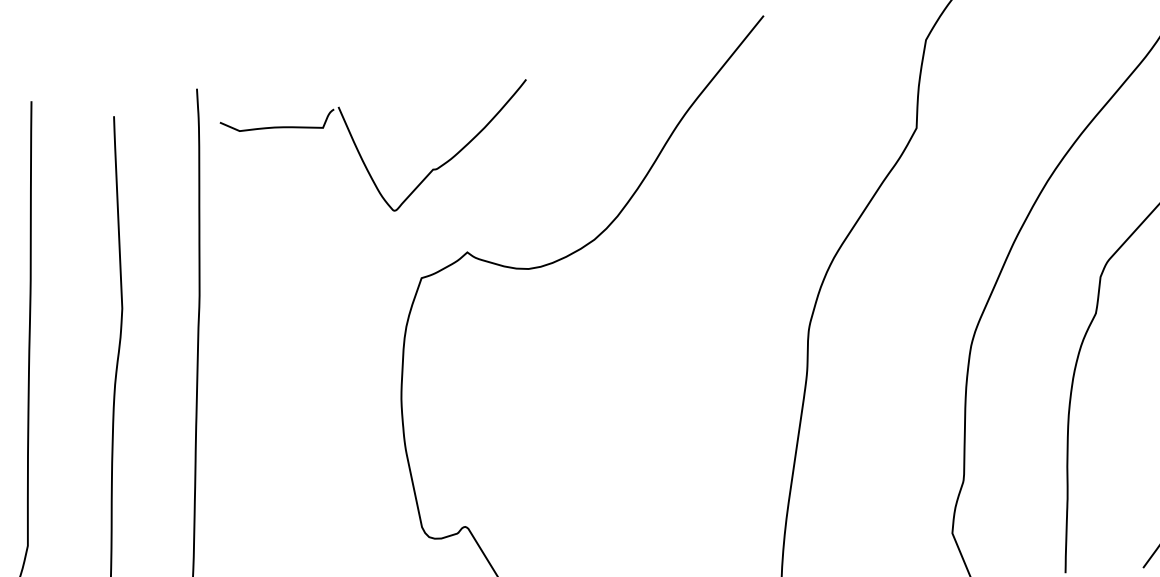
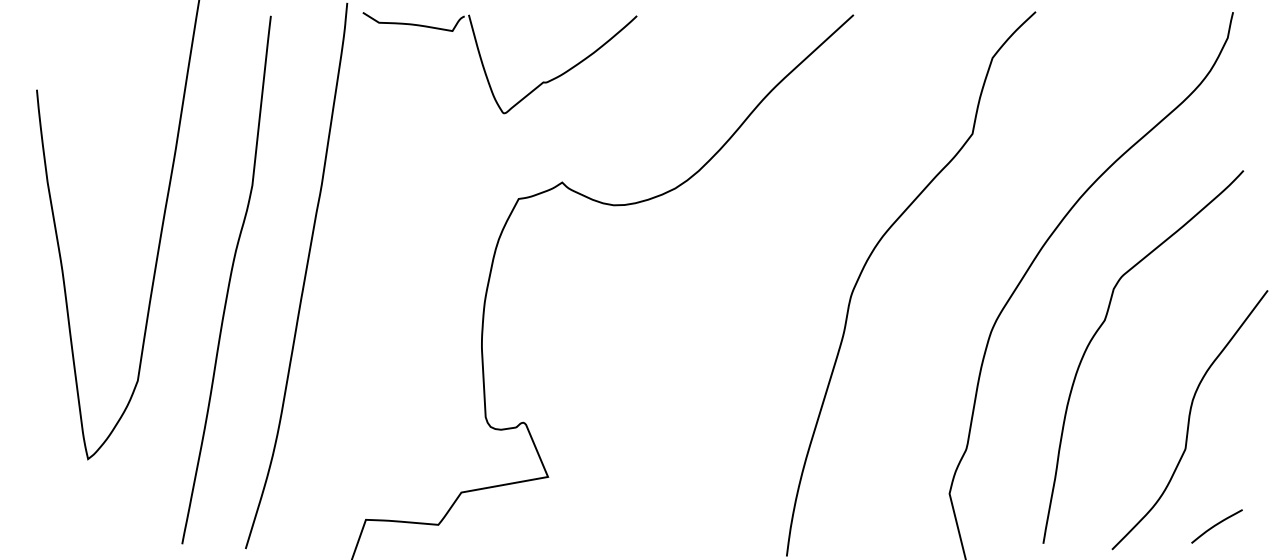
part: (366, 165) -> (485, 69), moved

